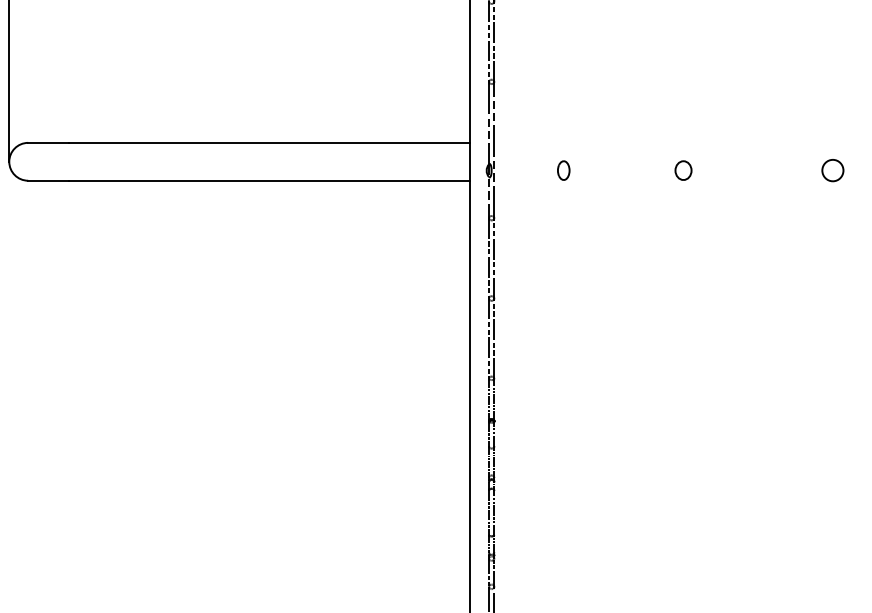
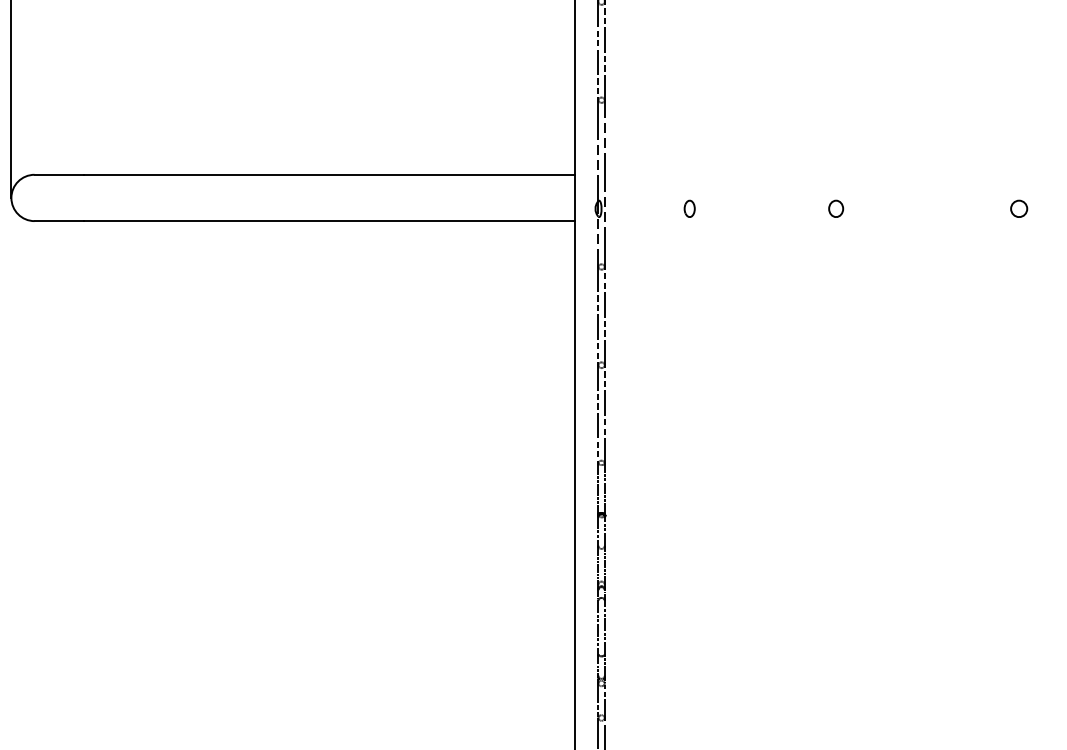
part: (563, 170) -> (689, 208), size x0.71
part: (682, 170) -> (835, 208), size x0.71
part: (832, 170) -> (1018, 208), size x0.62

